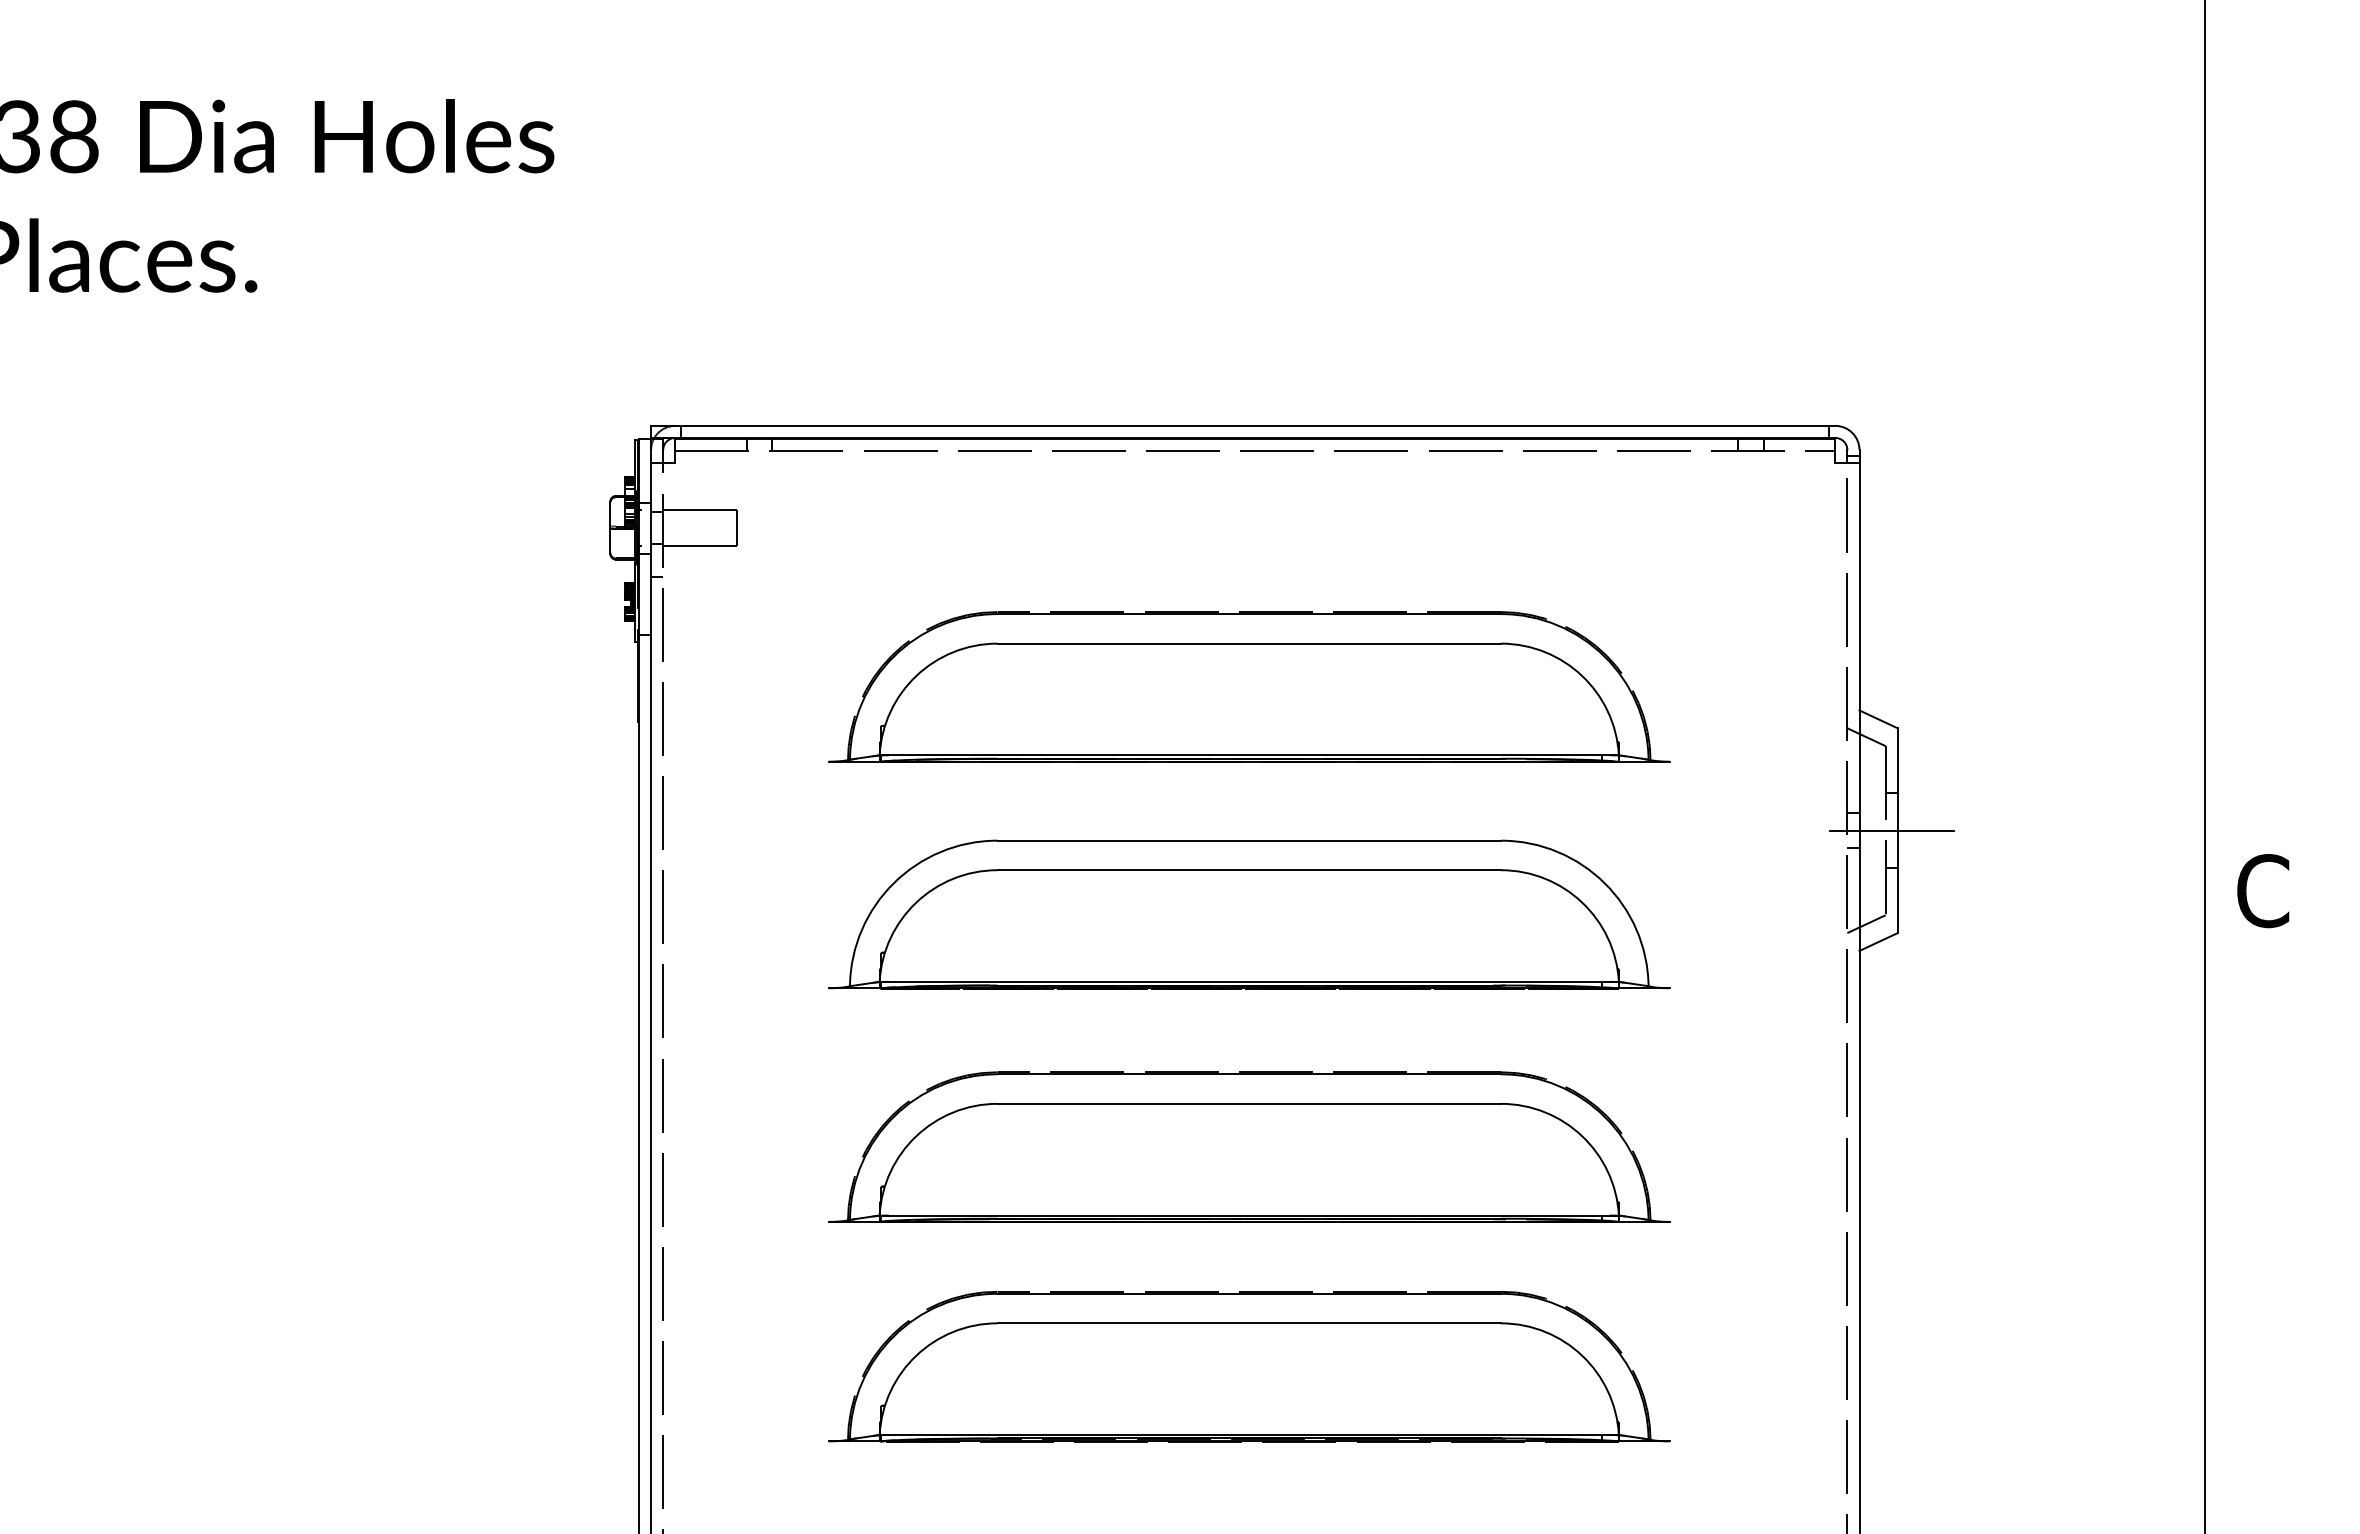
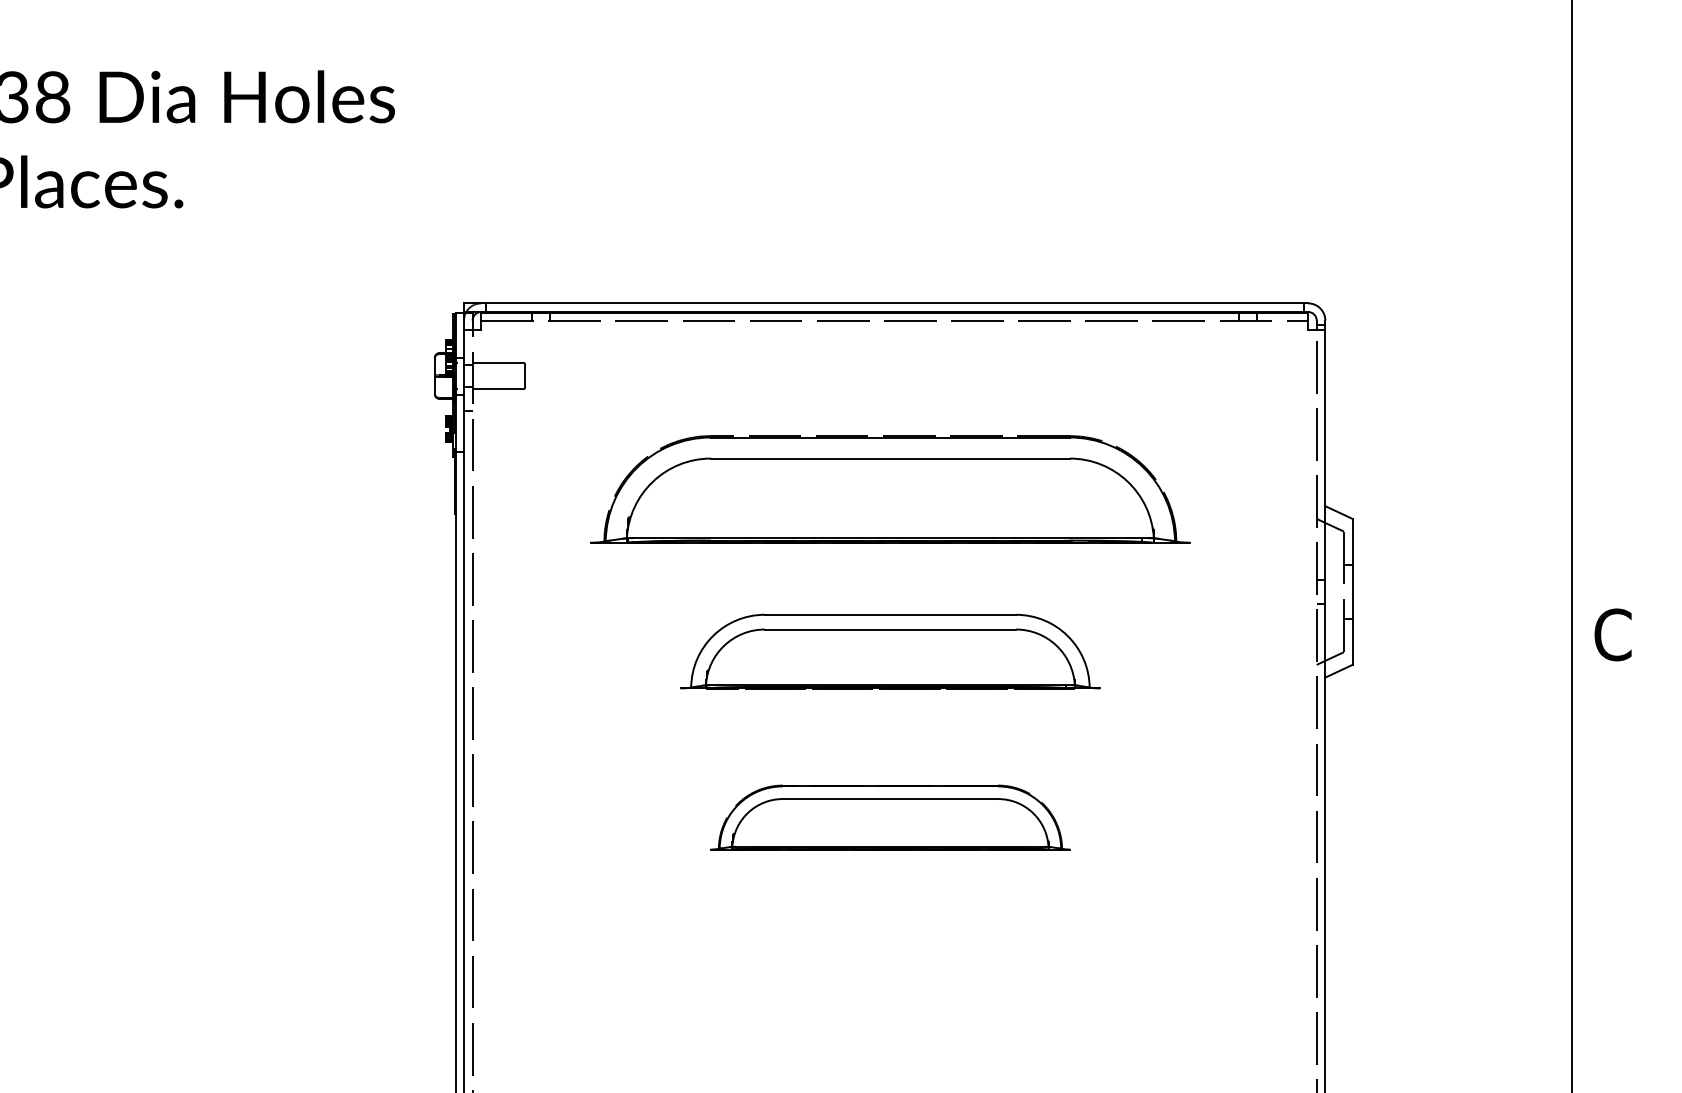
line: (1891, 830) -> (1348, 591), removed
part: (1249, 914) -> (890, 651), size x0.7
part: (1249, 1147) -> (890, 817), size x0.6
part: (1249, 1366) -> (890, 973), removed

